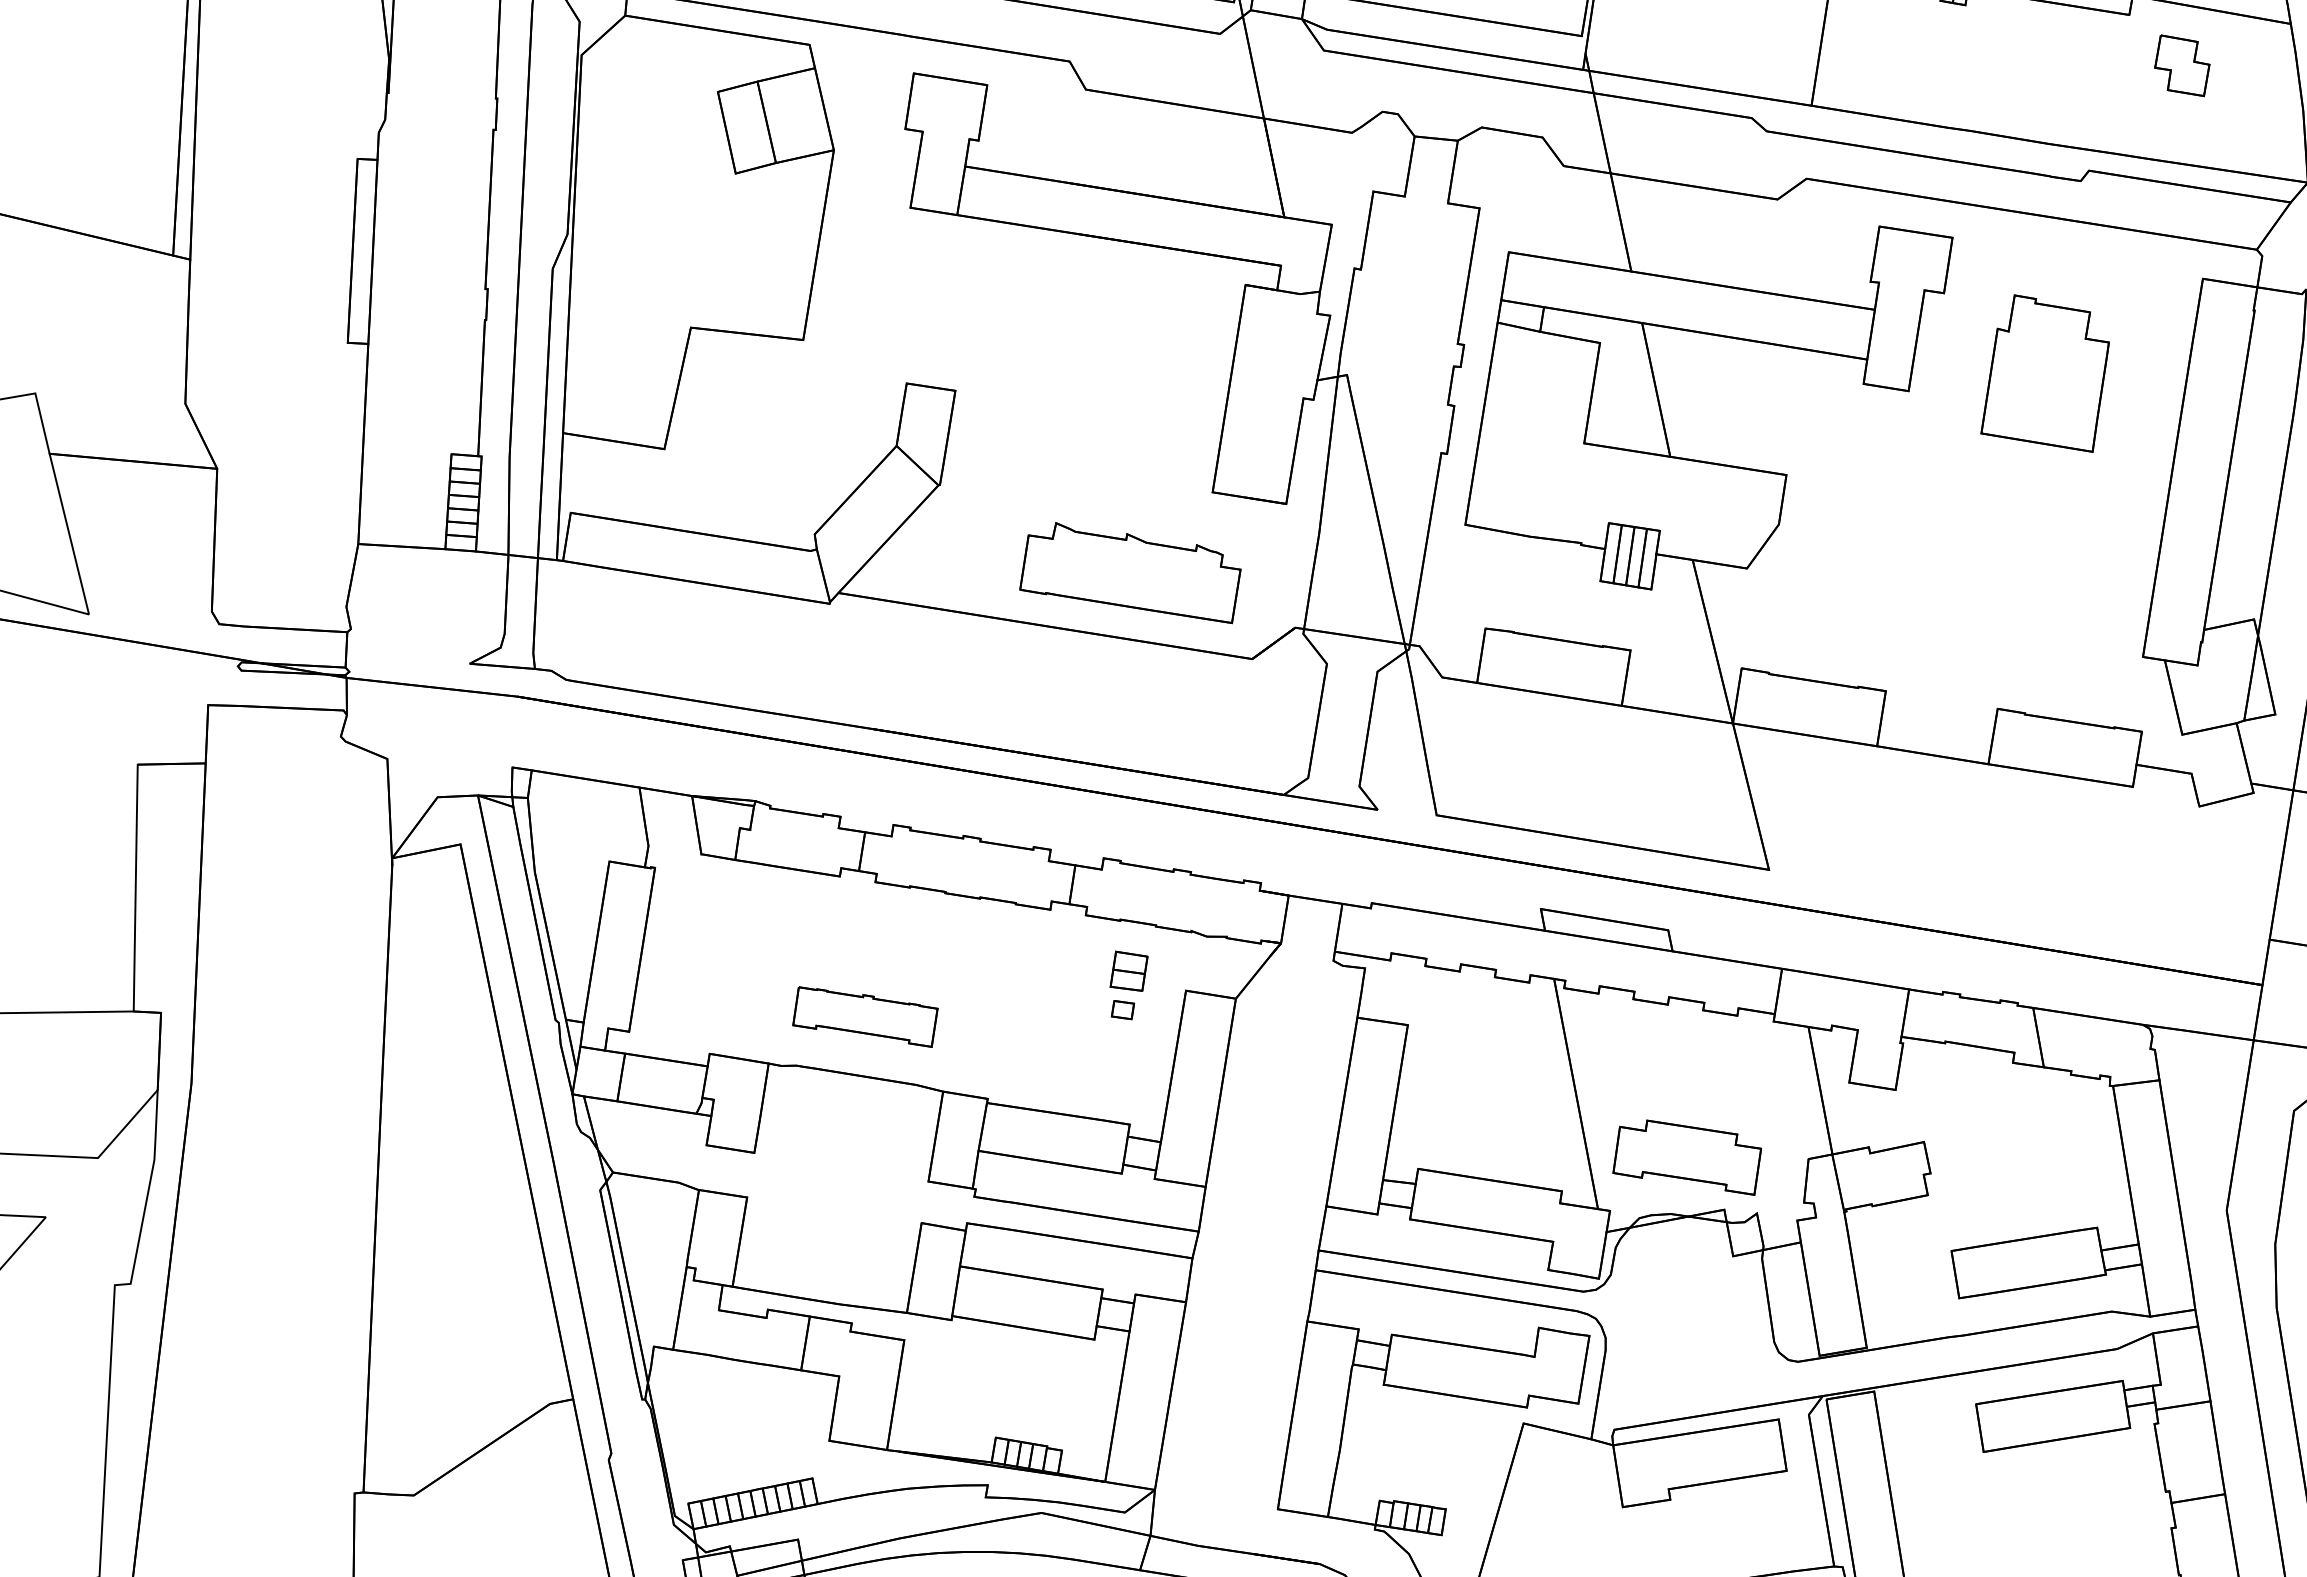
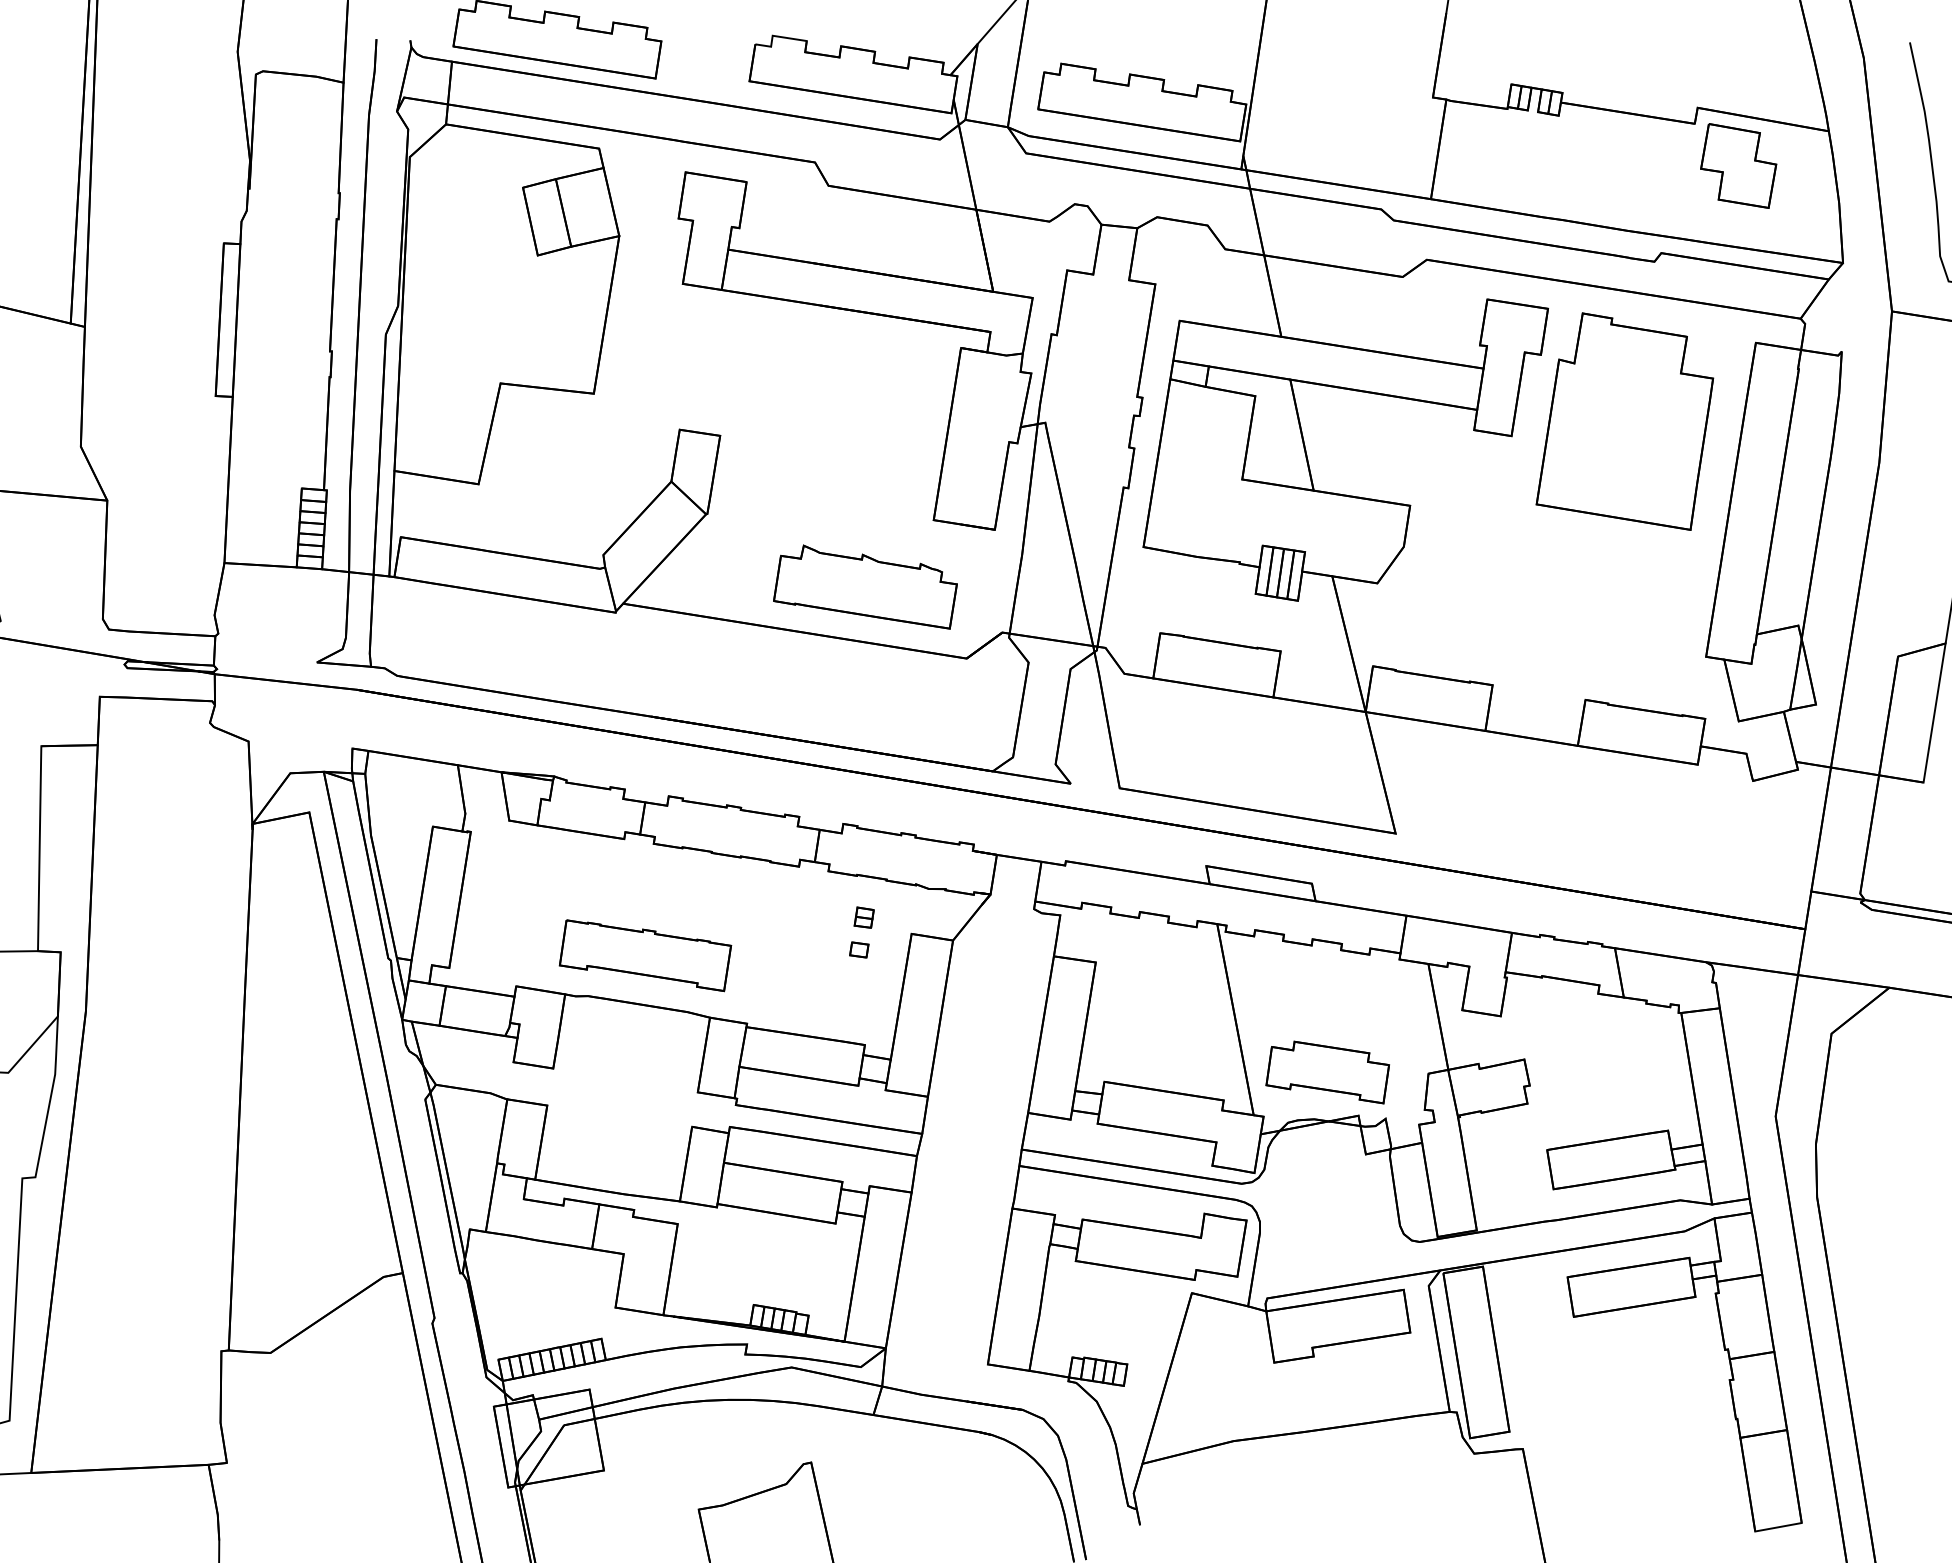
part: (2181, 65) -> (1738, 165), size x1.67
part: (2044, 373) -> (1624, 421), size x1.67
part: (1128, 970) -> (863, 917), size x0.62
part: (865, 1016) -> (645, 955), size x1.43

